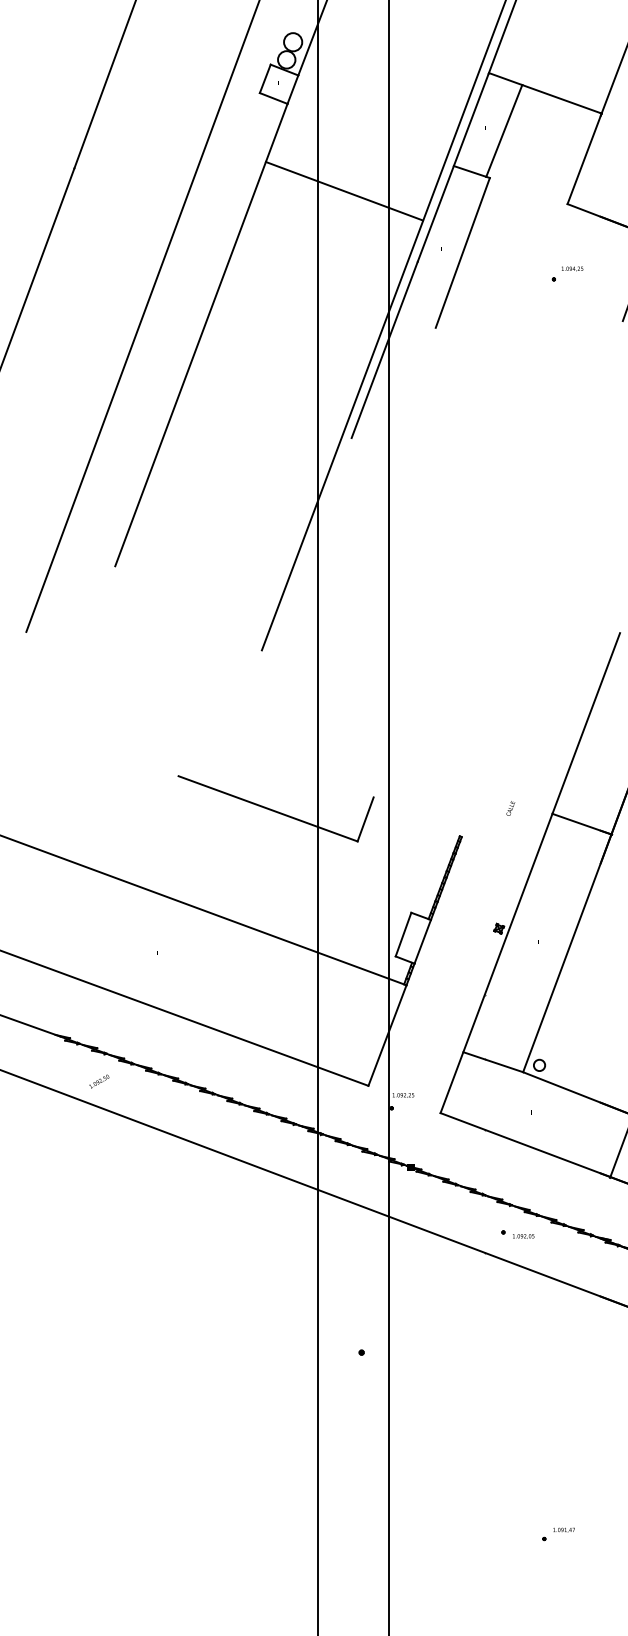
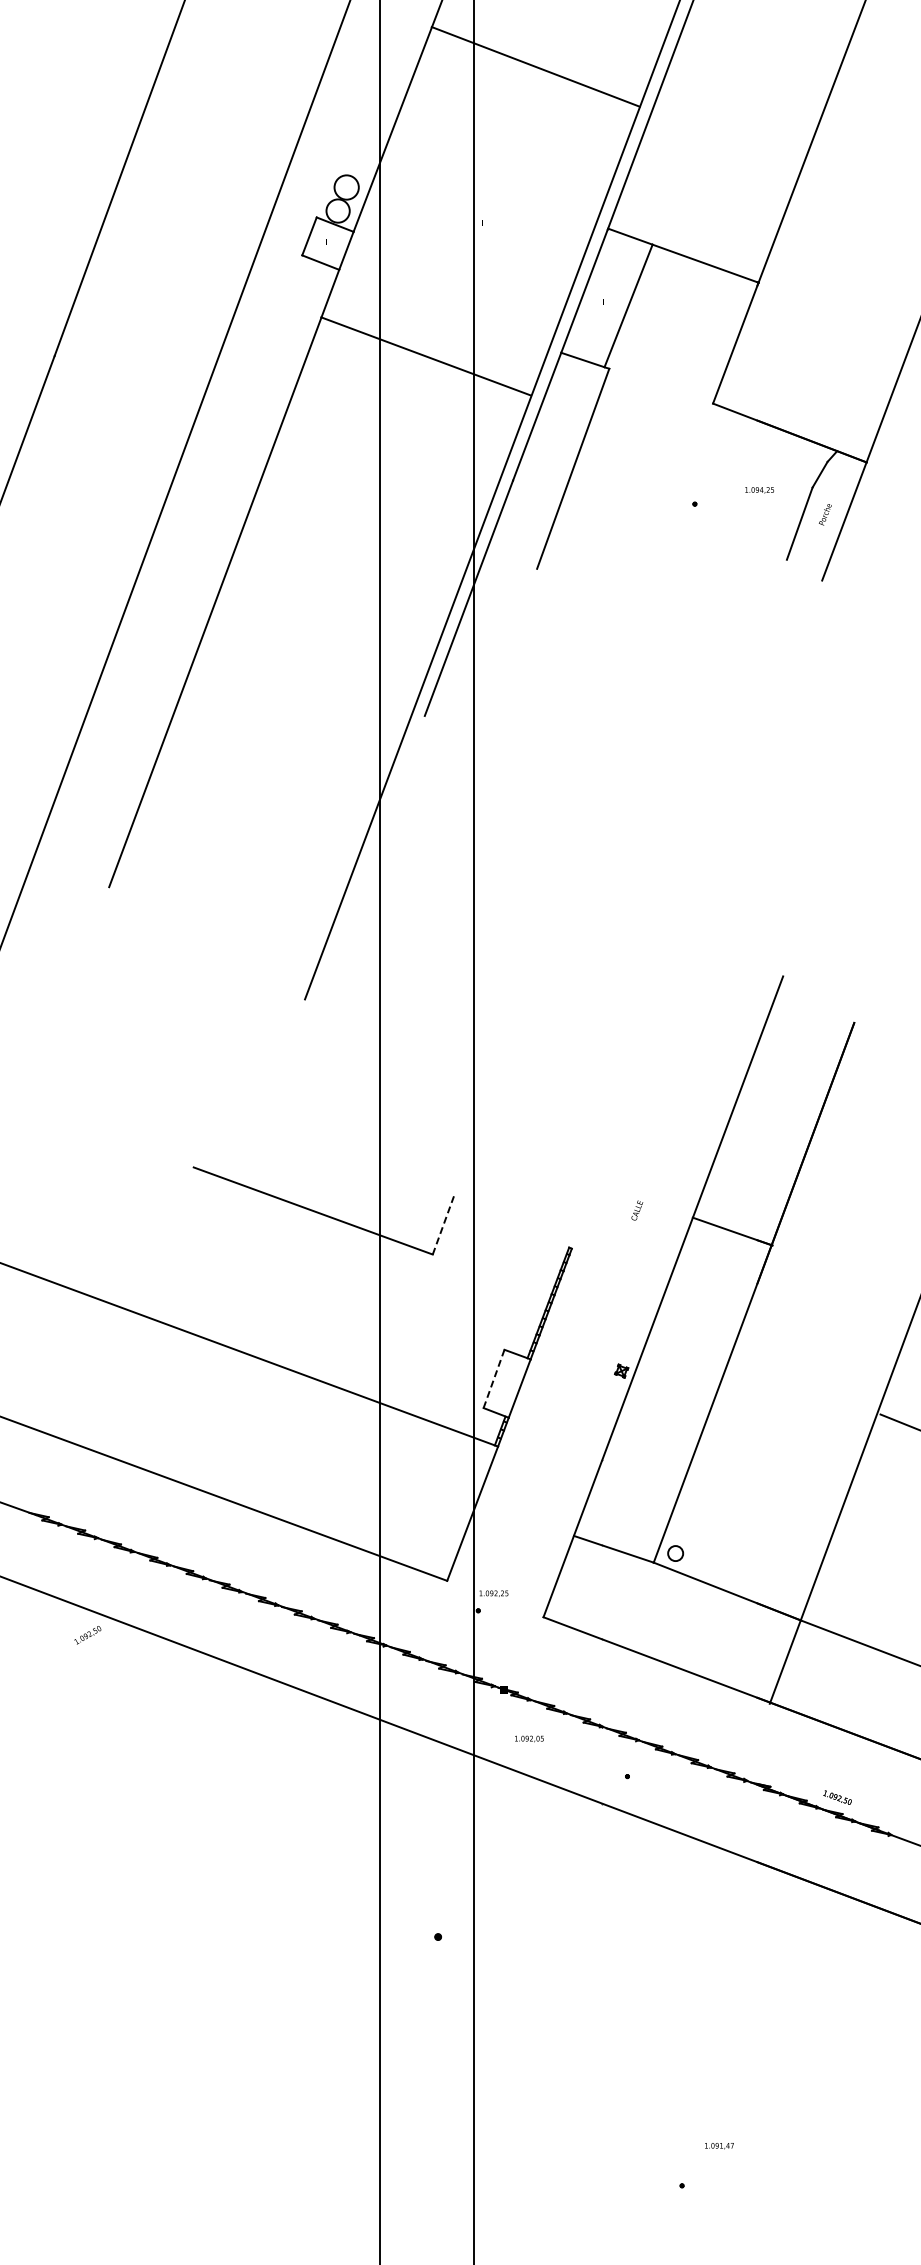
line: (343, 191) -> (425, 356), moved
text: (572, 269) -> (759, 490), moved
line: (365, 818) -> (443, 1224), solid -> dashed
line: (403, 934) -> (494, 1378), solid -> dashed
text: (99, 1081) -> (87, 1635), moved
text: (523, 1236) -> (529, 1738), moved
text: (564, 1530) -> (719, 2146), moved

